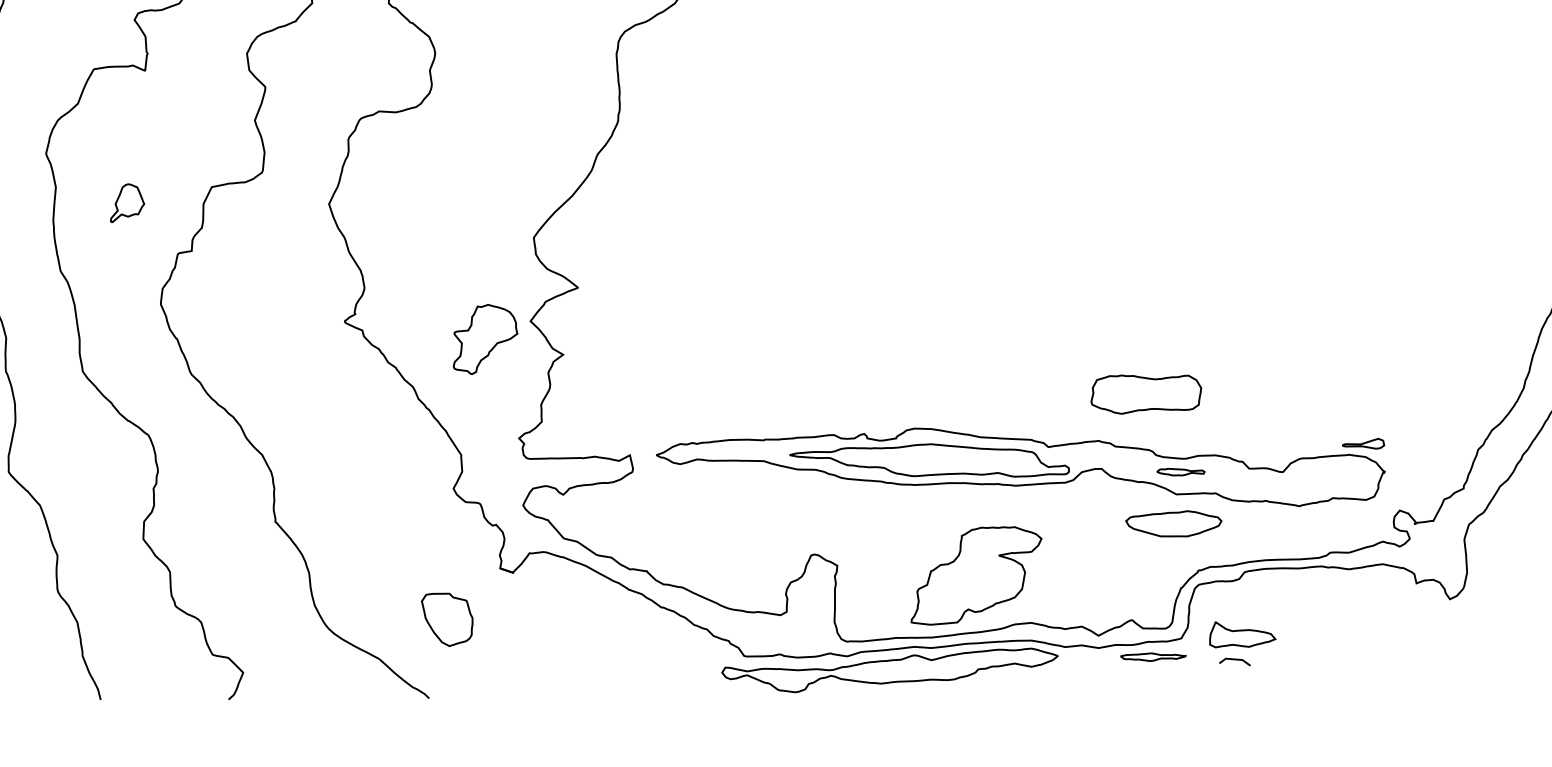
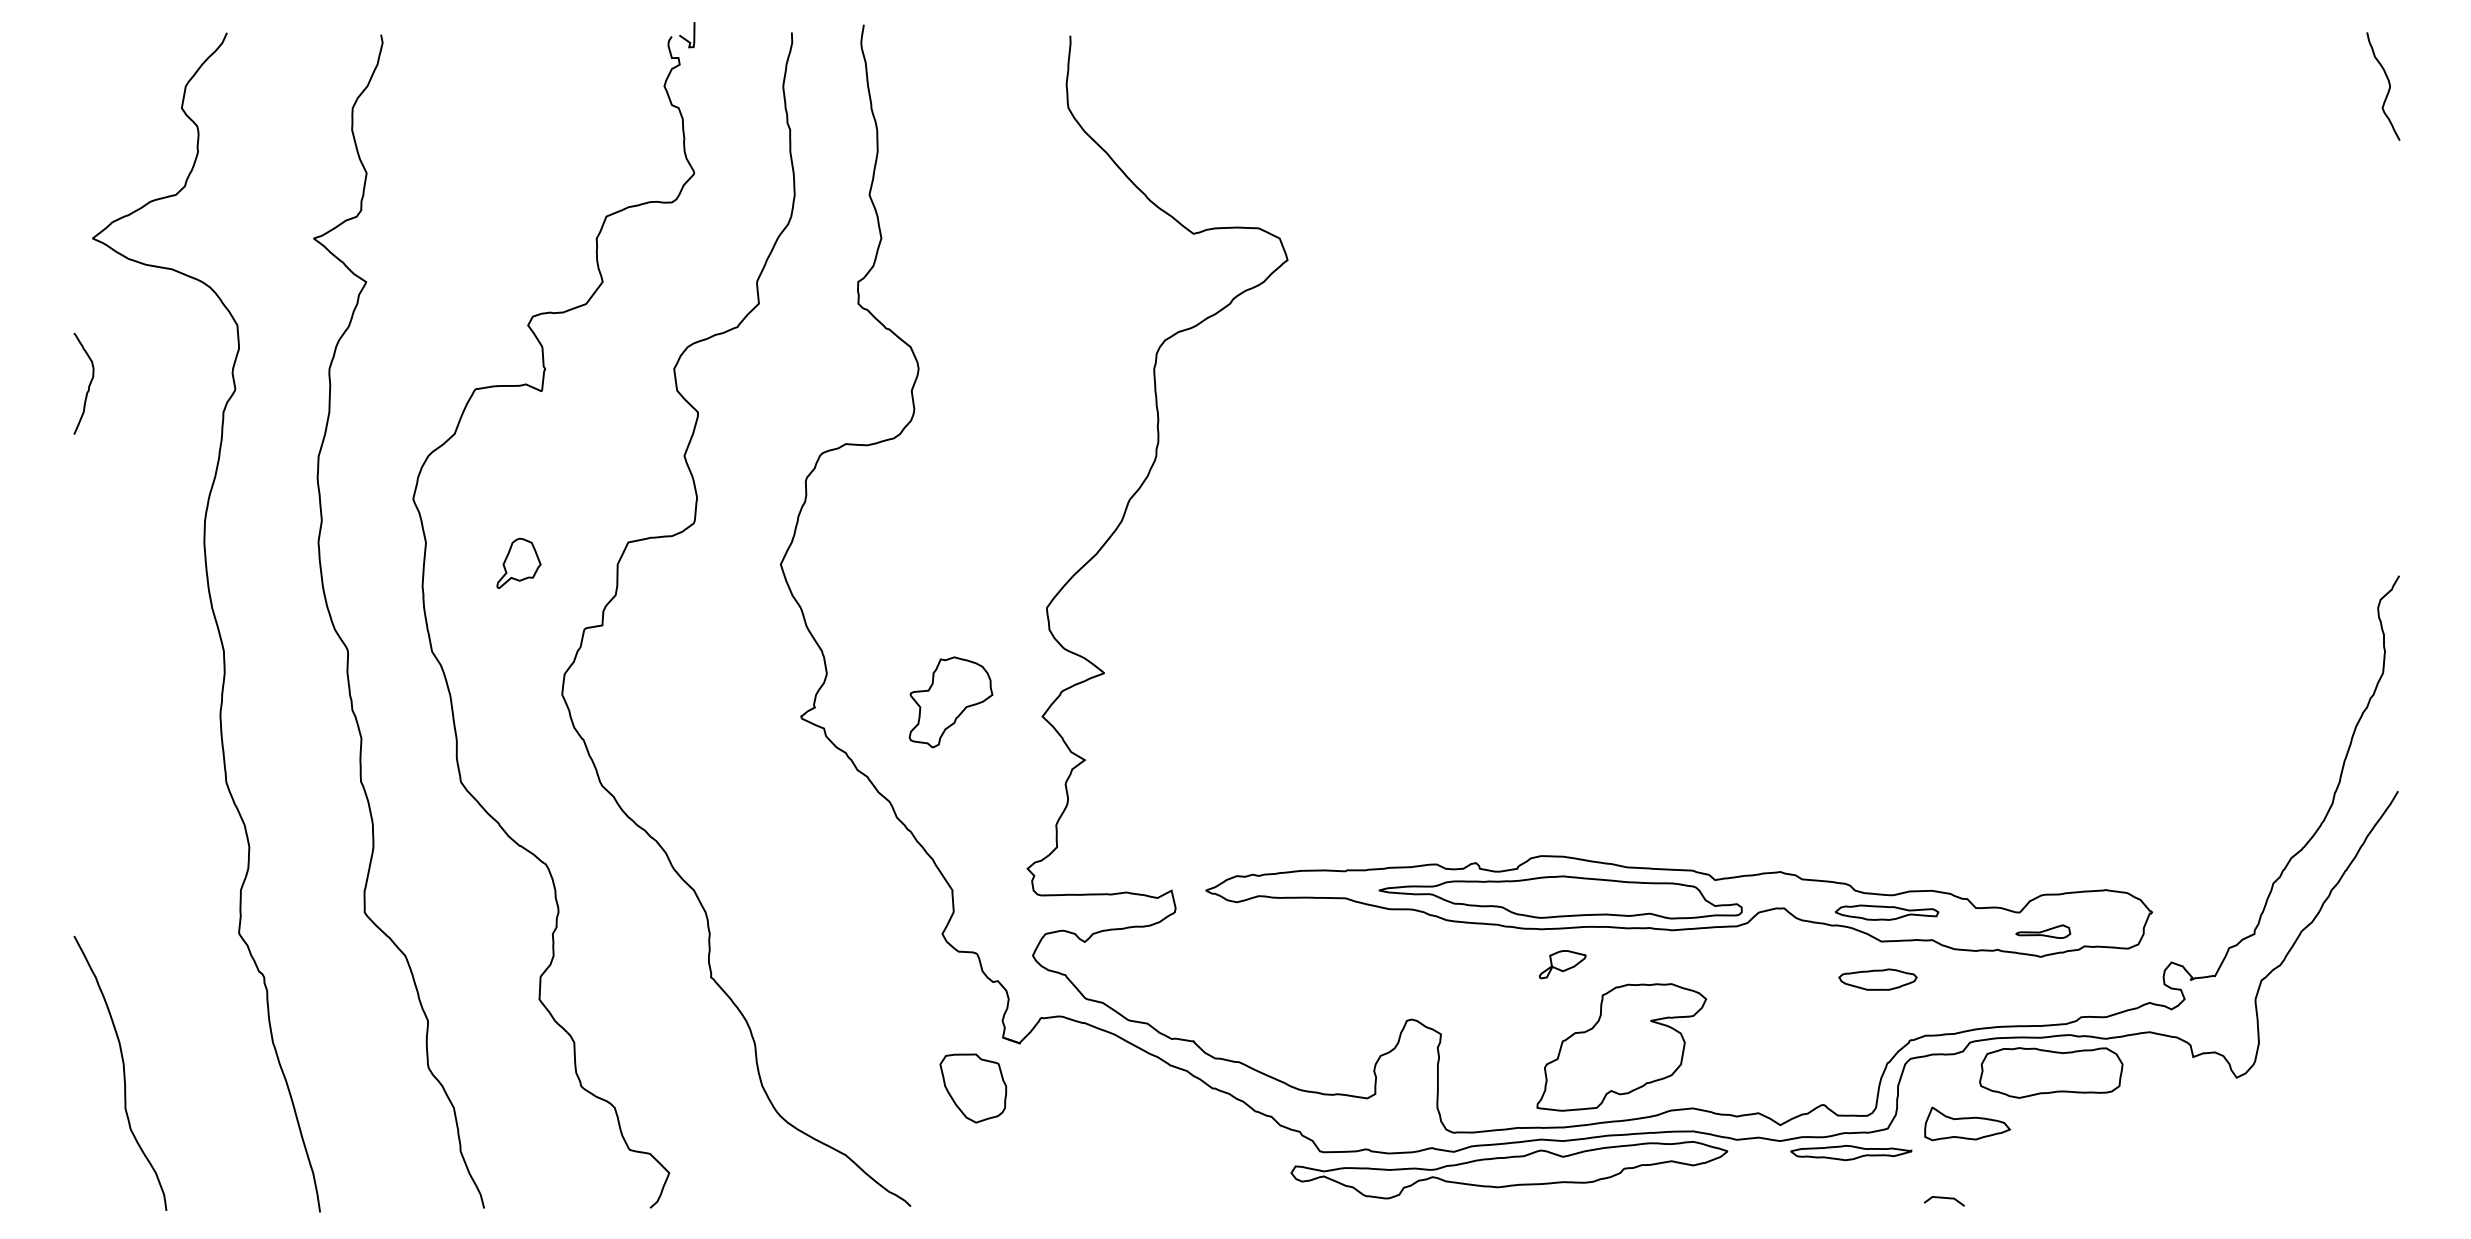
part: (485, 339) -> (950, 702), moved
part: (1146, 394) -> (2051, 1072), moved
part: (1363, 443) -> (2043, 931), moved
part: (1181, 472) -> (1887, 912), size x1.67
part: (930, 512) -> (1562, 964), added
part: (1173, 523) -> (1877, 979), size x0.62
part: (447, 619) -> (973, 1088), moved
part: (1153, 656) -> (1851, 1152), size x1.43
curve: (1234, 659) -> (1943, 1198), moved

